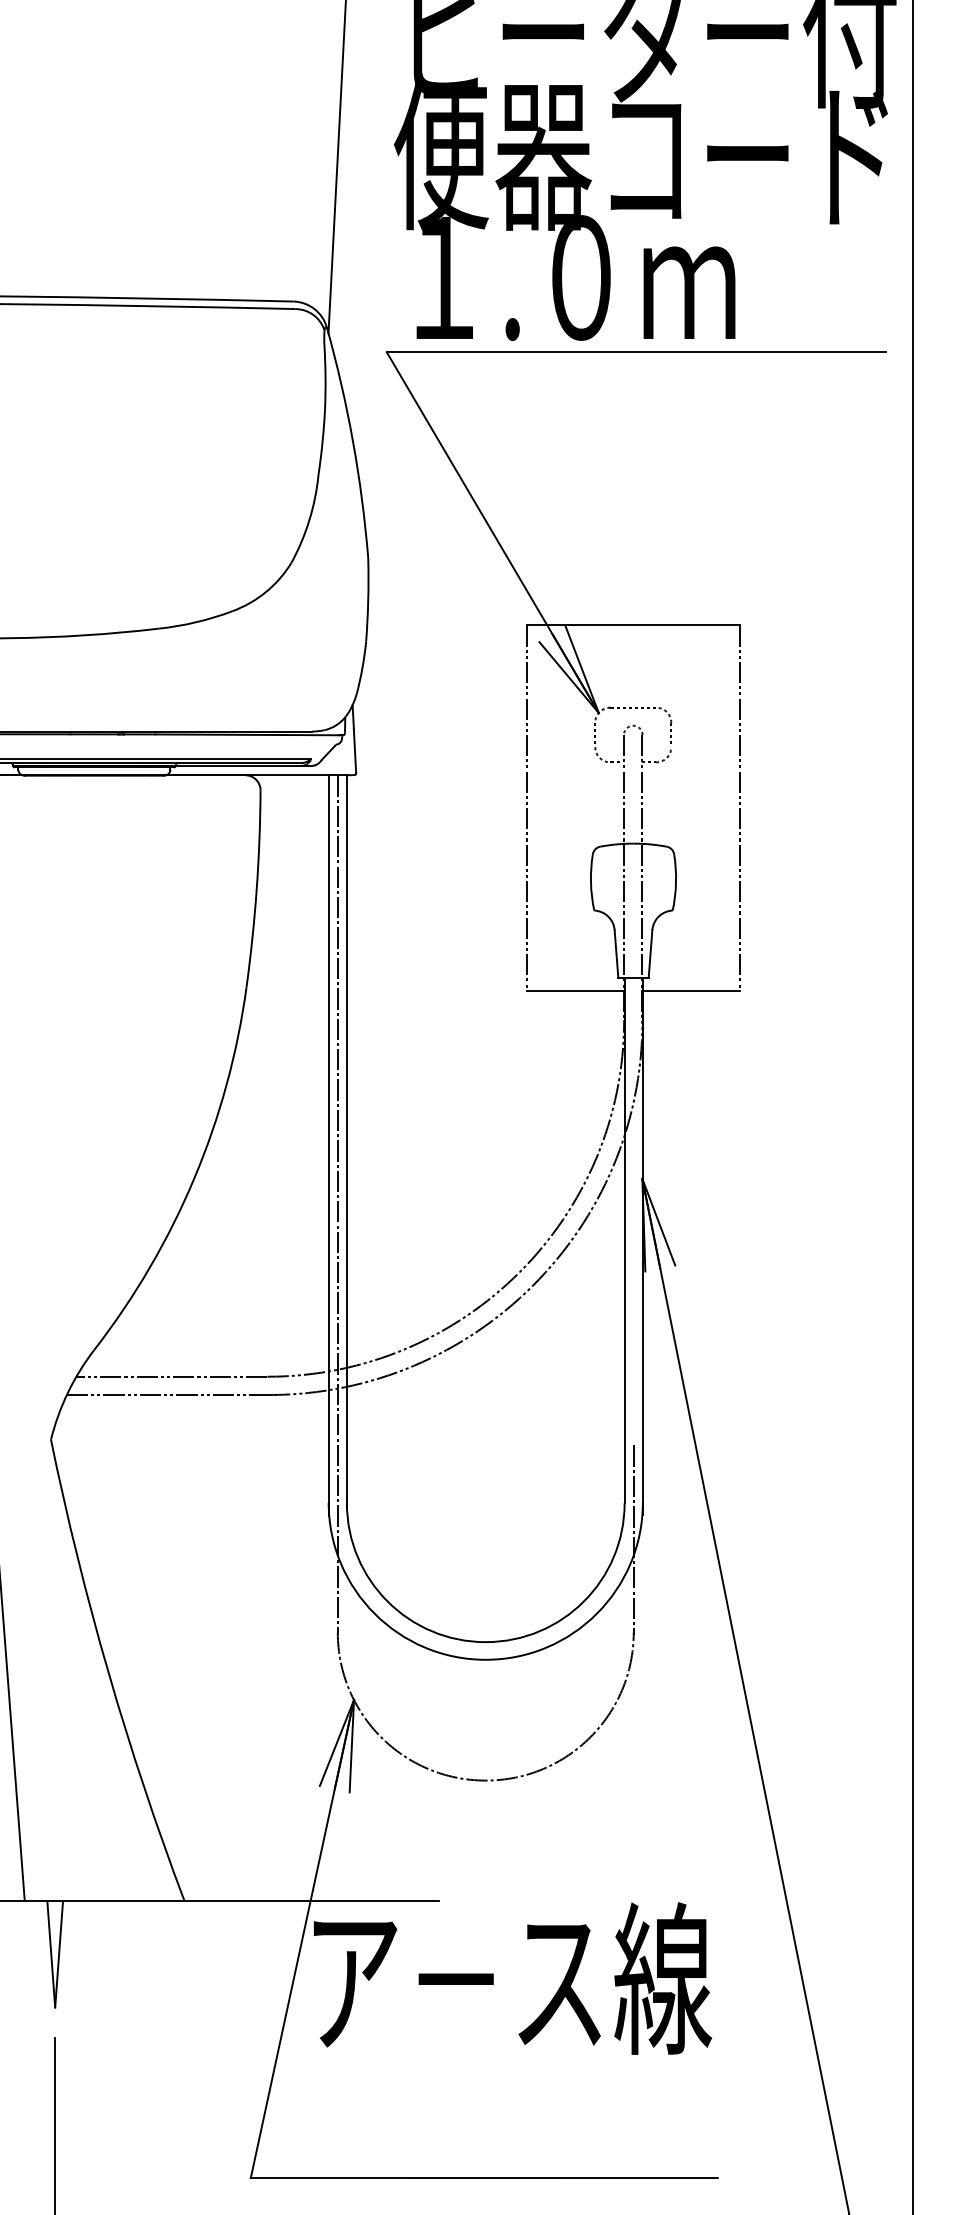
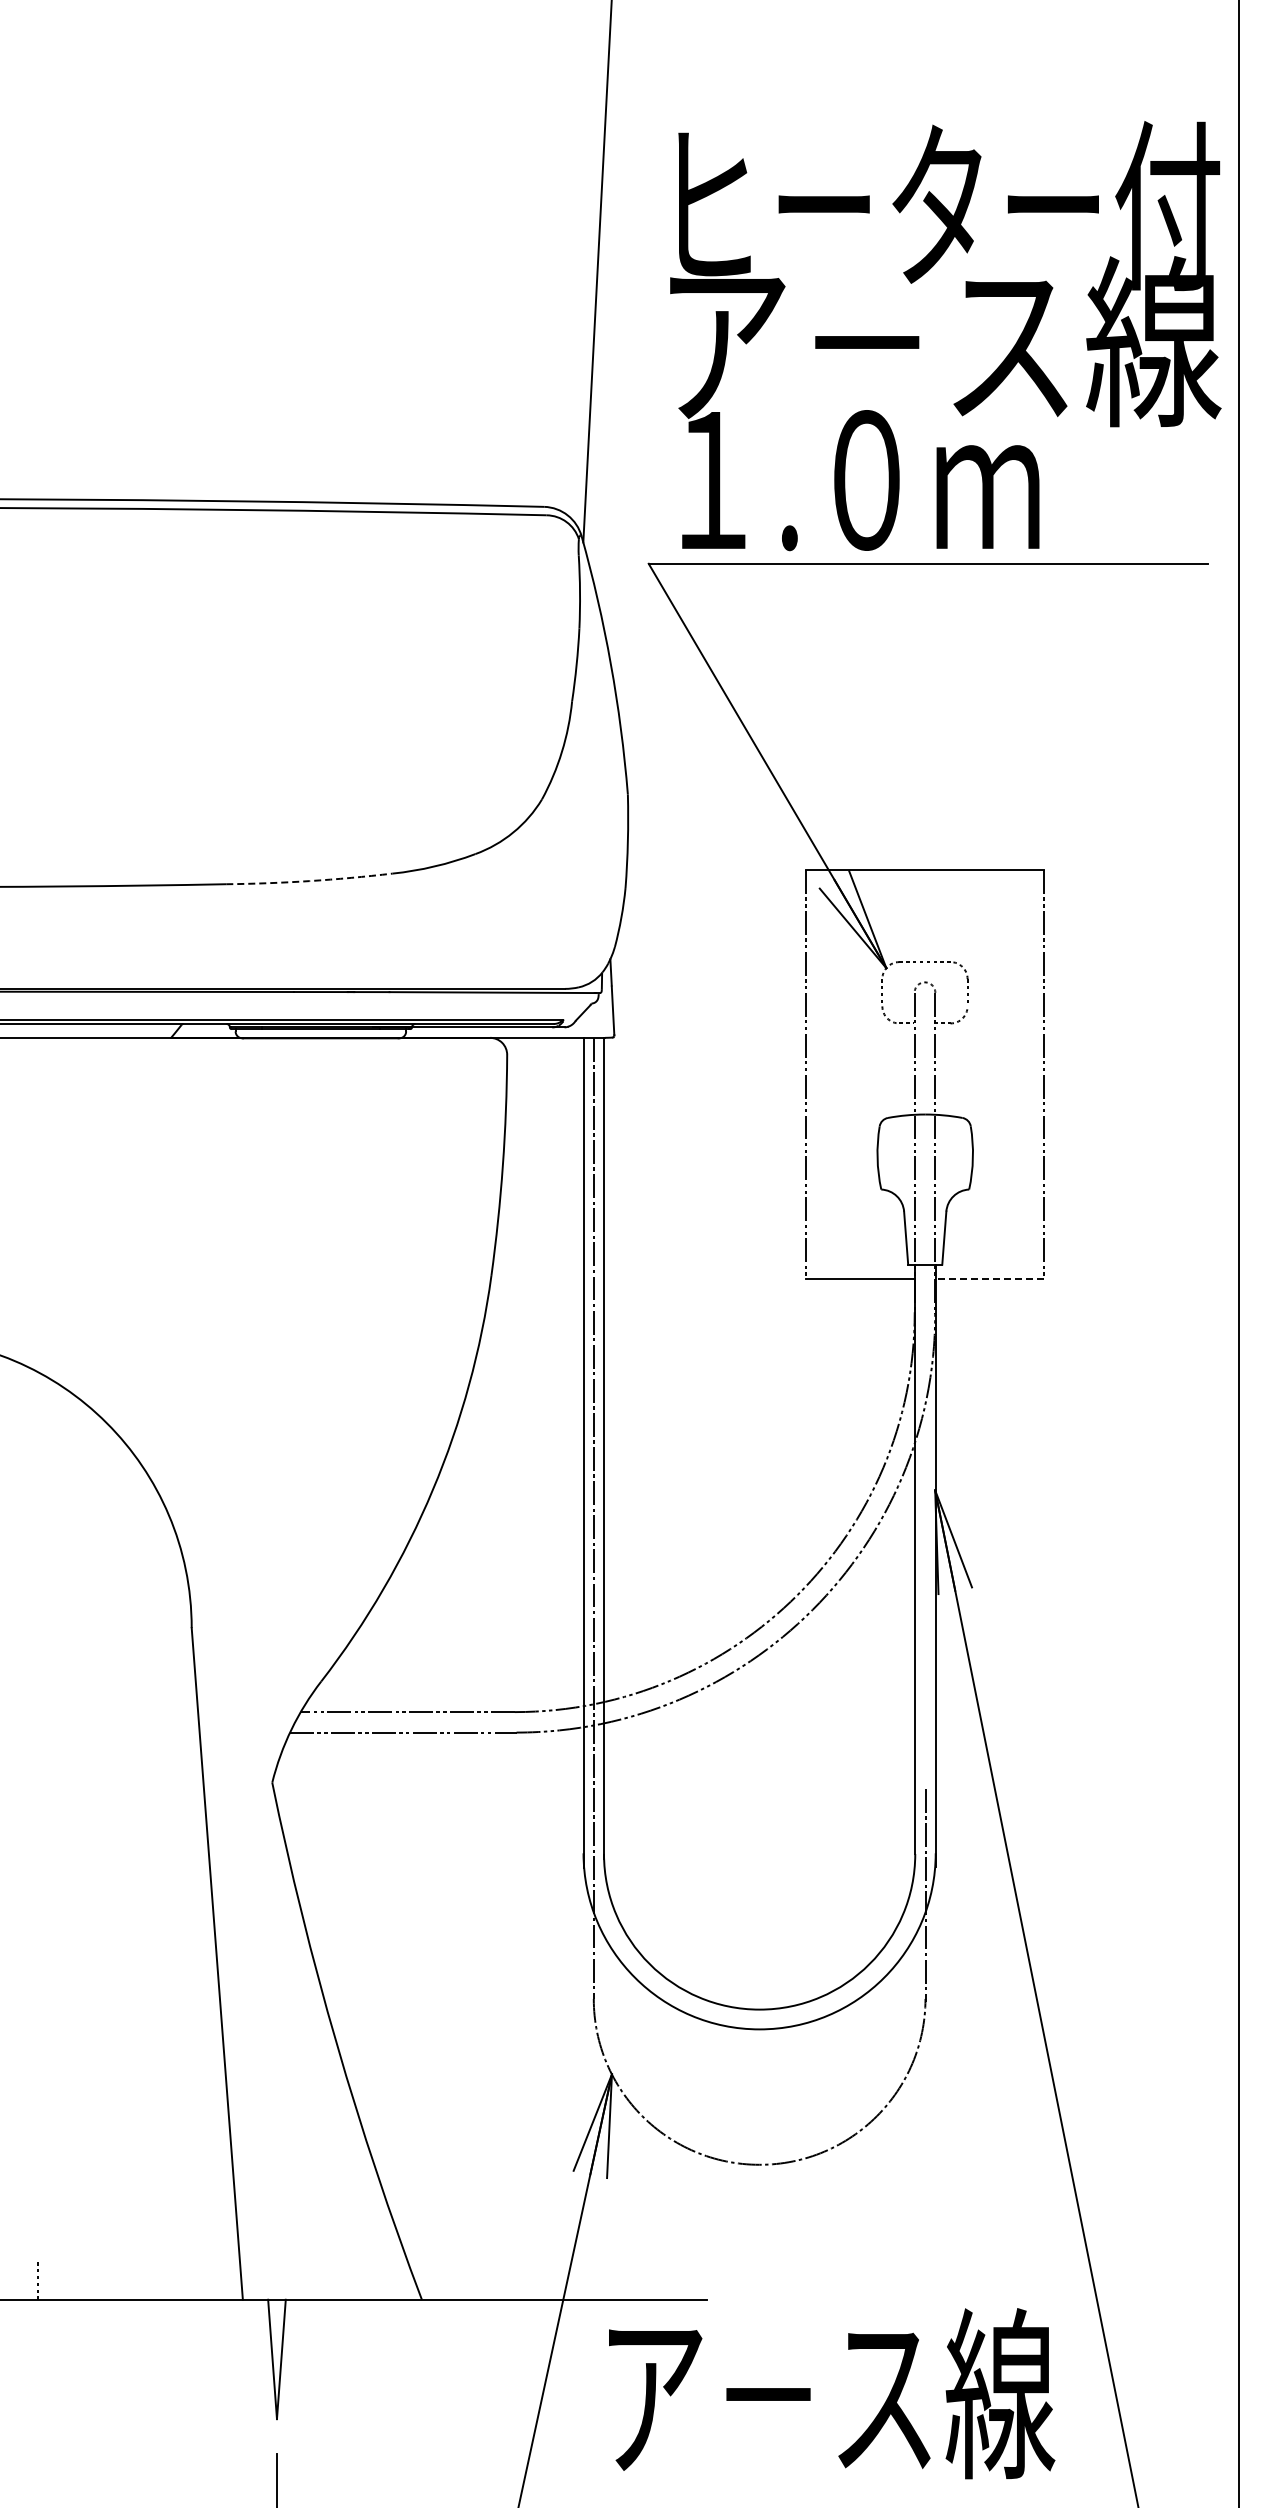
text: (645, 154) -> (938, 341), 便器コード -> ア－ス線
arc: (84, 635) -> (309, 881), solid -> dashed
line: (690, 990) -> (989, 1279), solid -> dashed
text: (513, 1978) -> (832, 2393), moved

